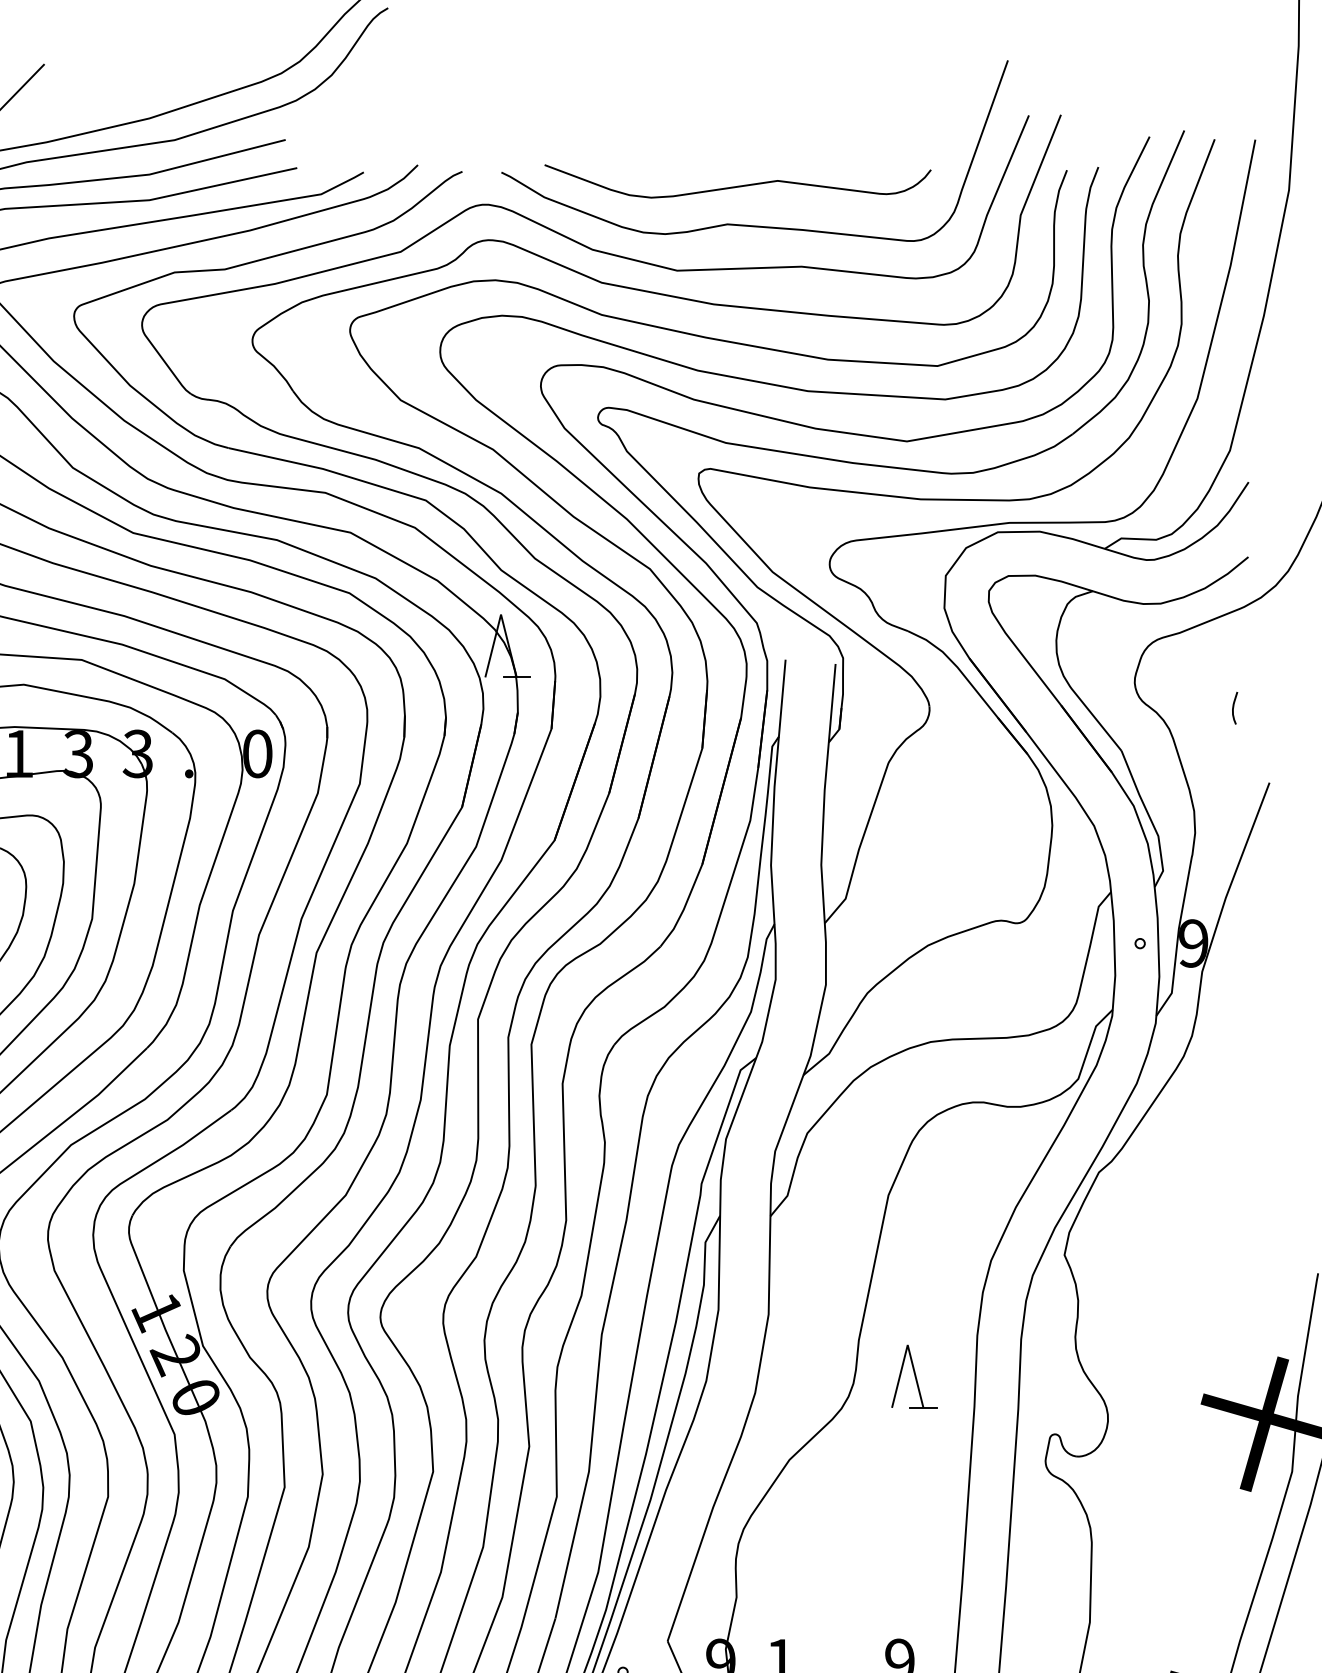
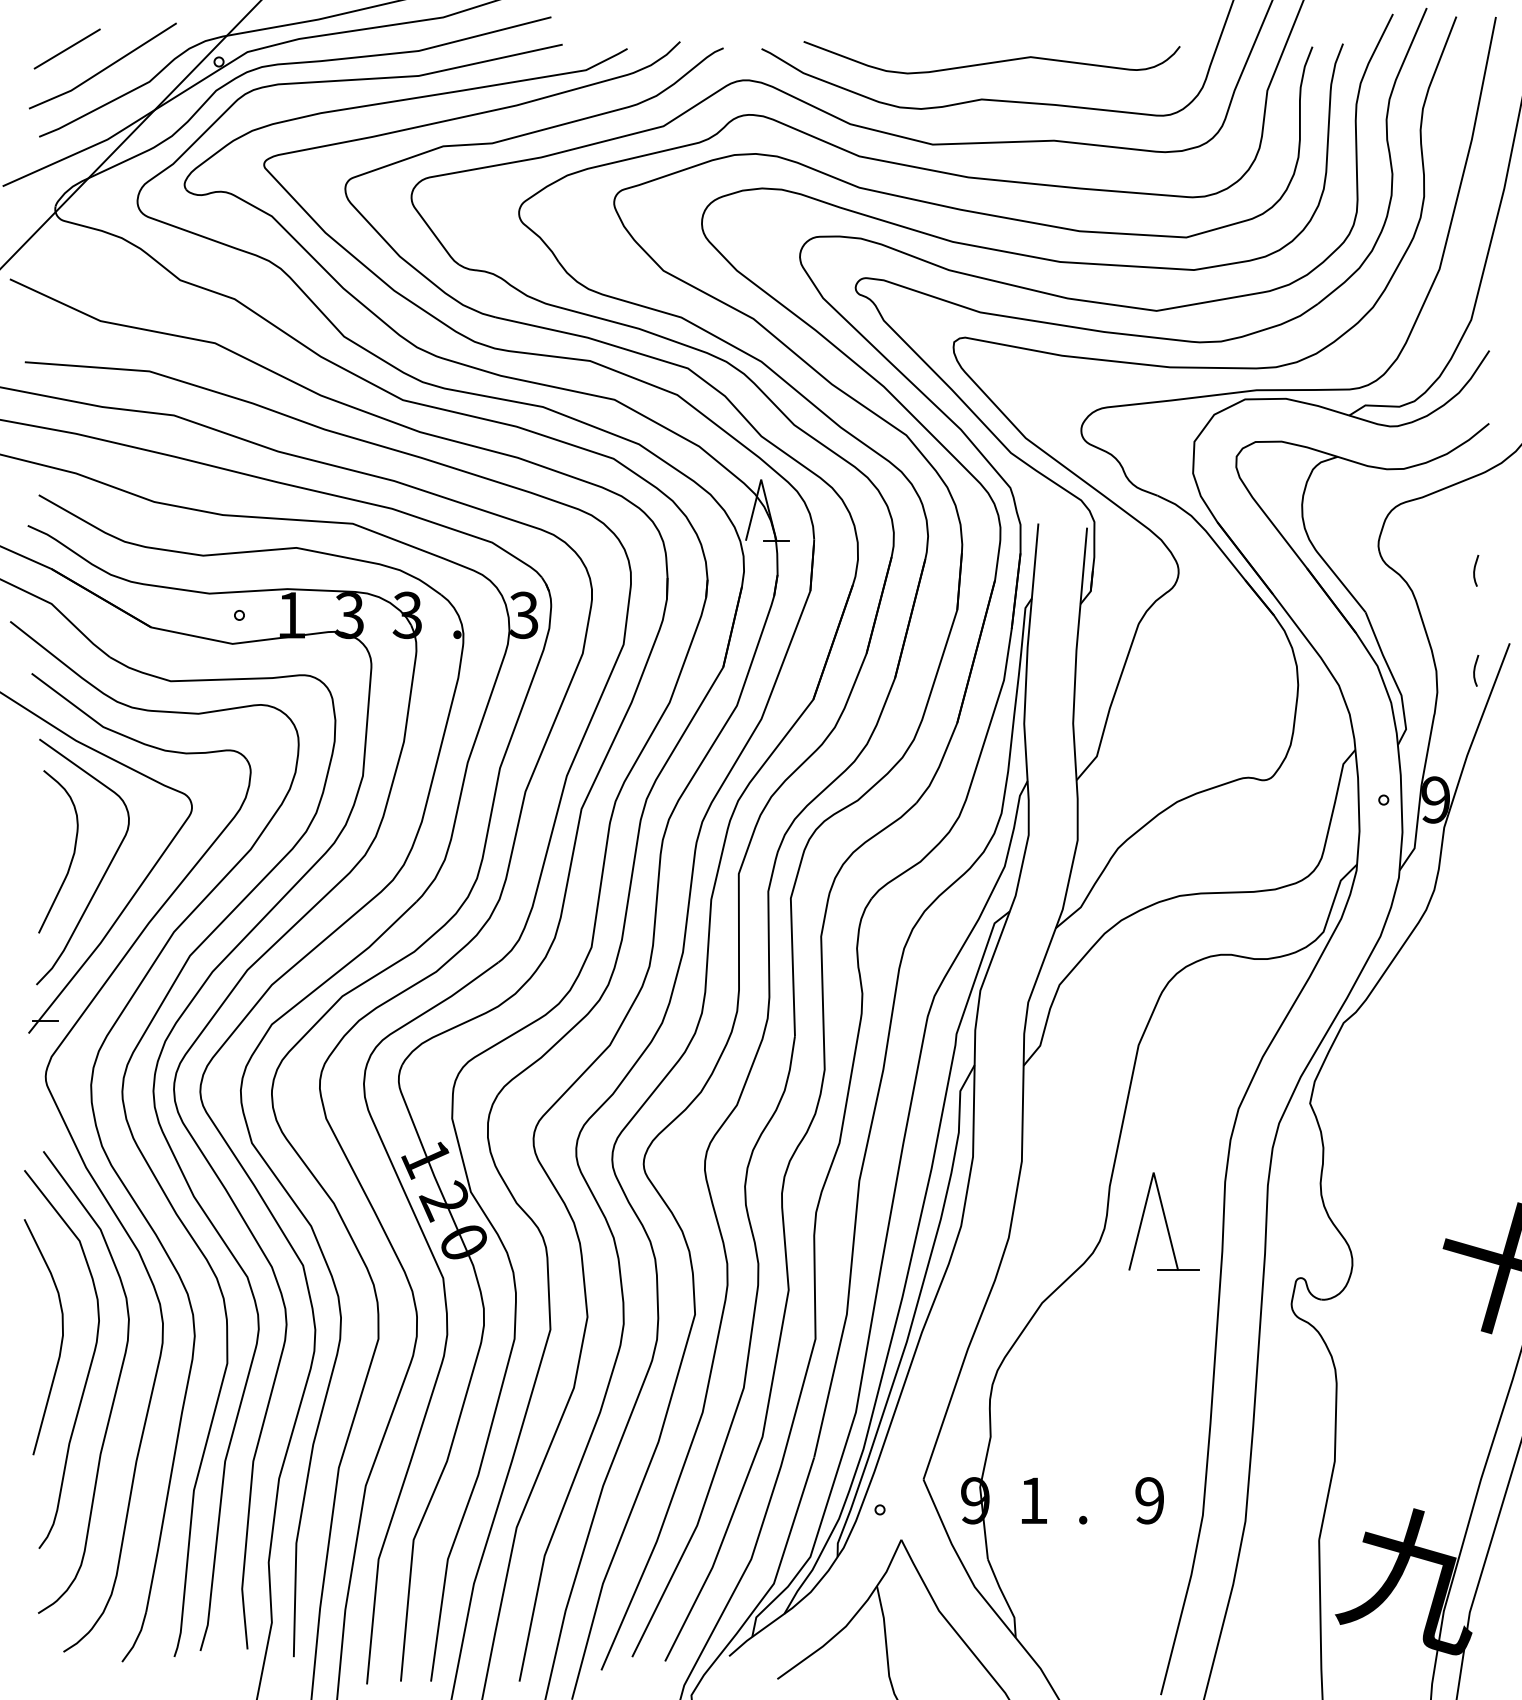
text: (258, 753) -> (524, 614), 0 -> 3
curve: (1234, 810) -> (1475, 670), added
part: (914, 1376) -> (1163, 1221), size x1.6

